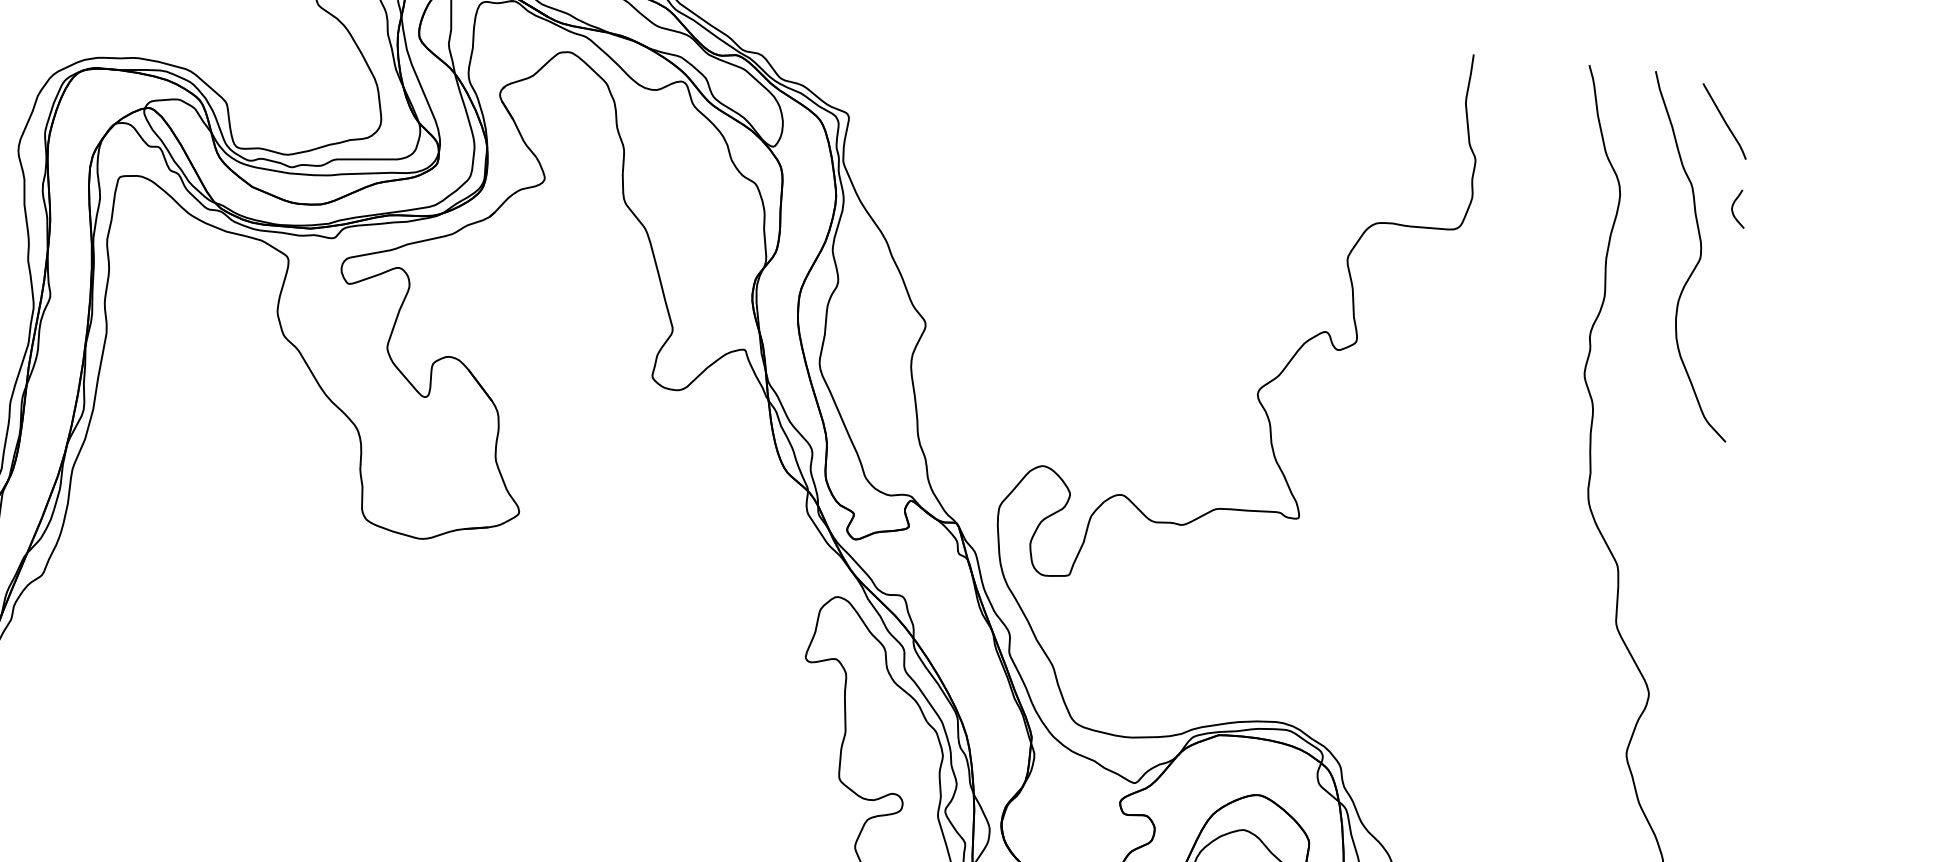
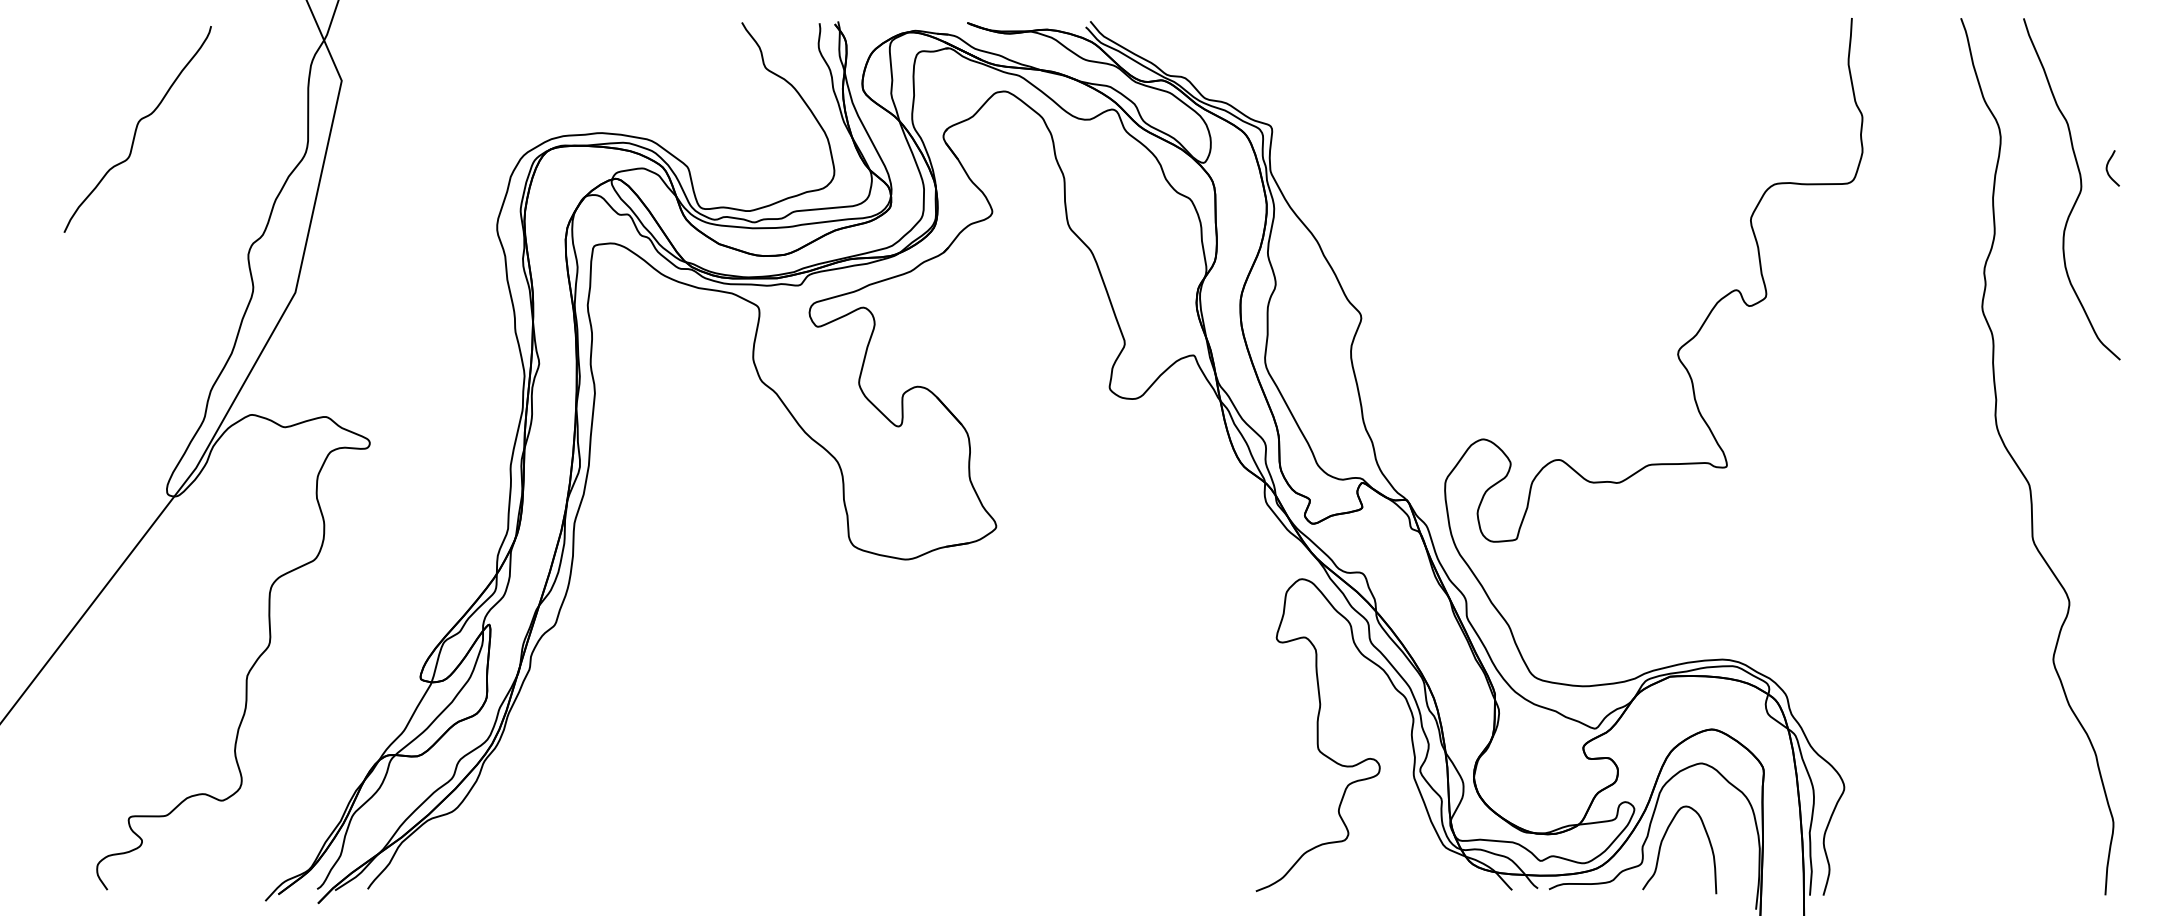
line: (1724, 121) -> (2092, 59), removed
curve: (1732, 208) -> (2107, 168), moved

